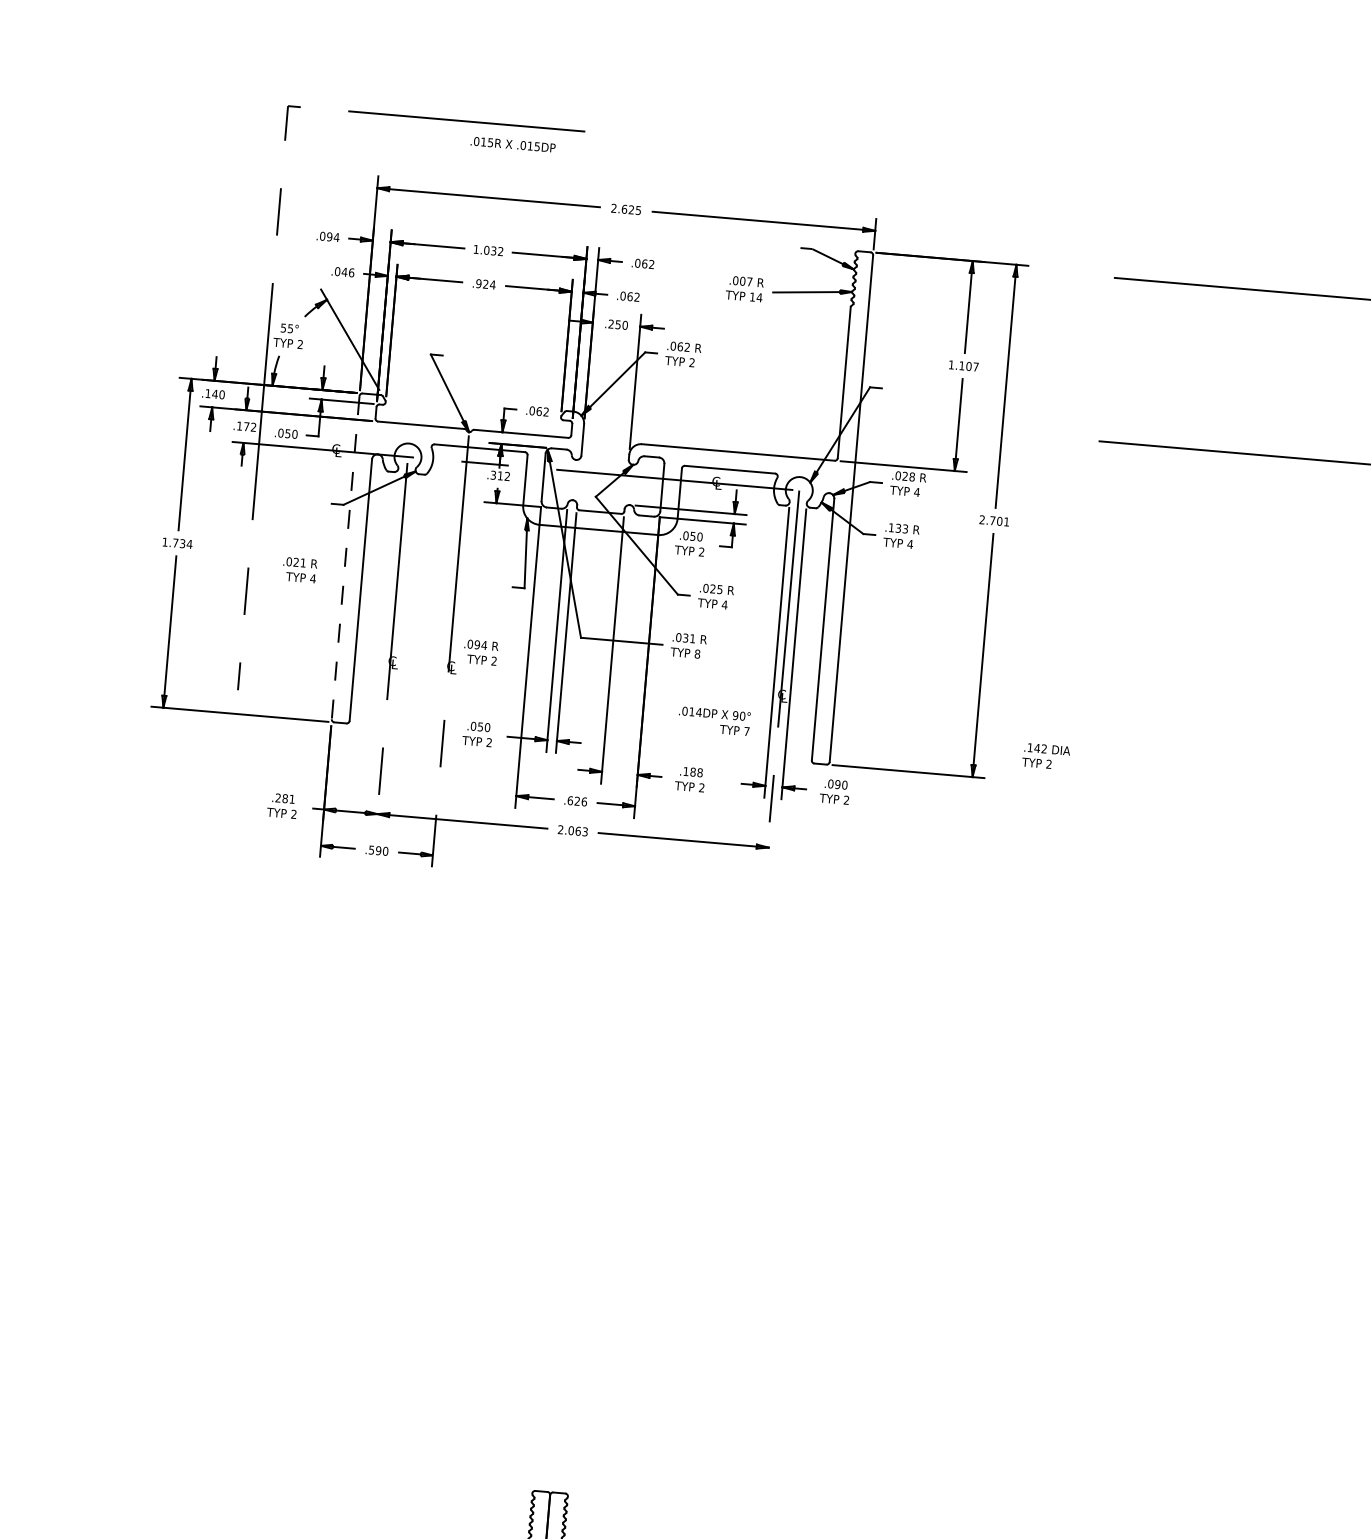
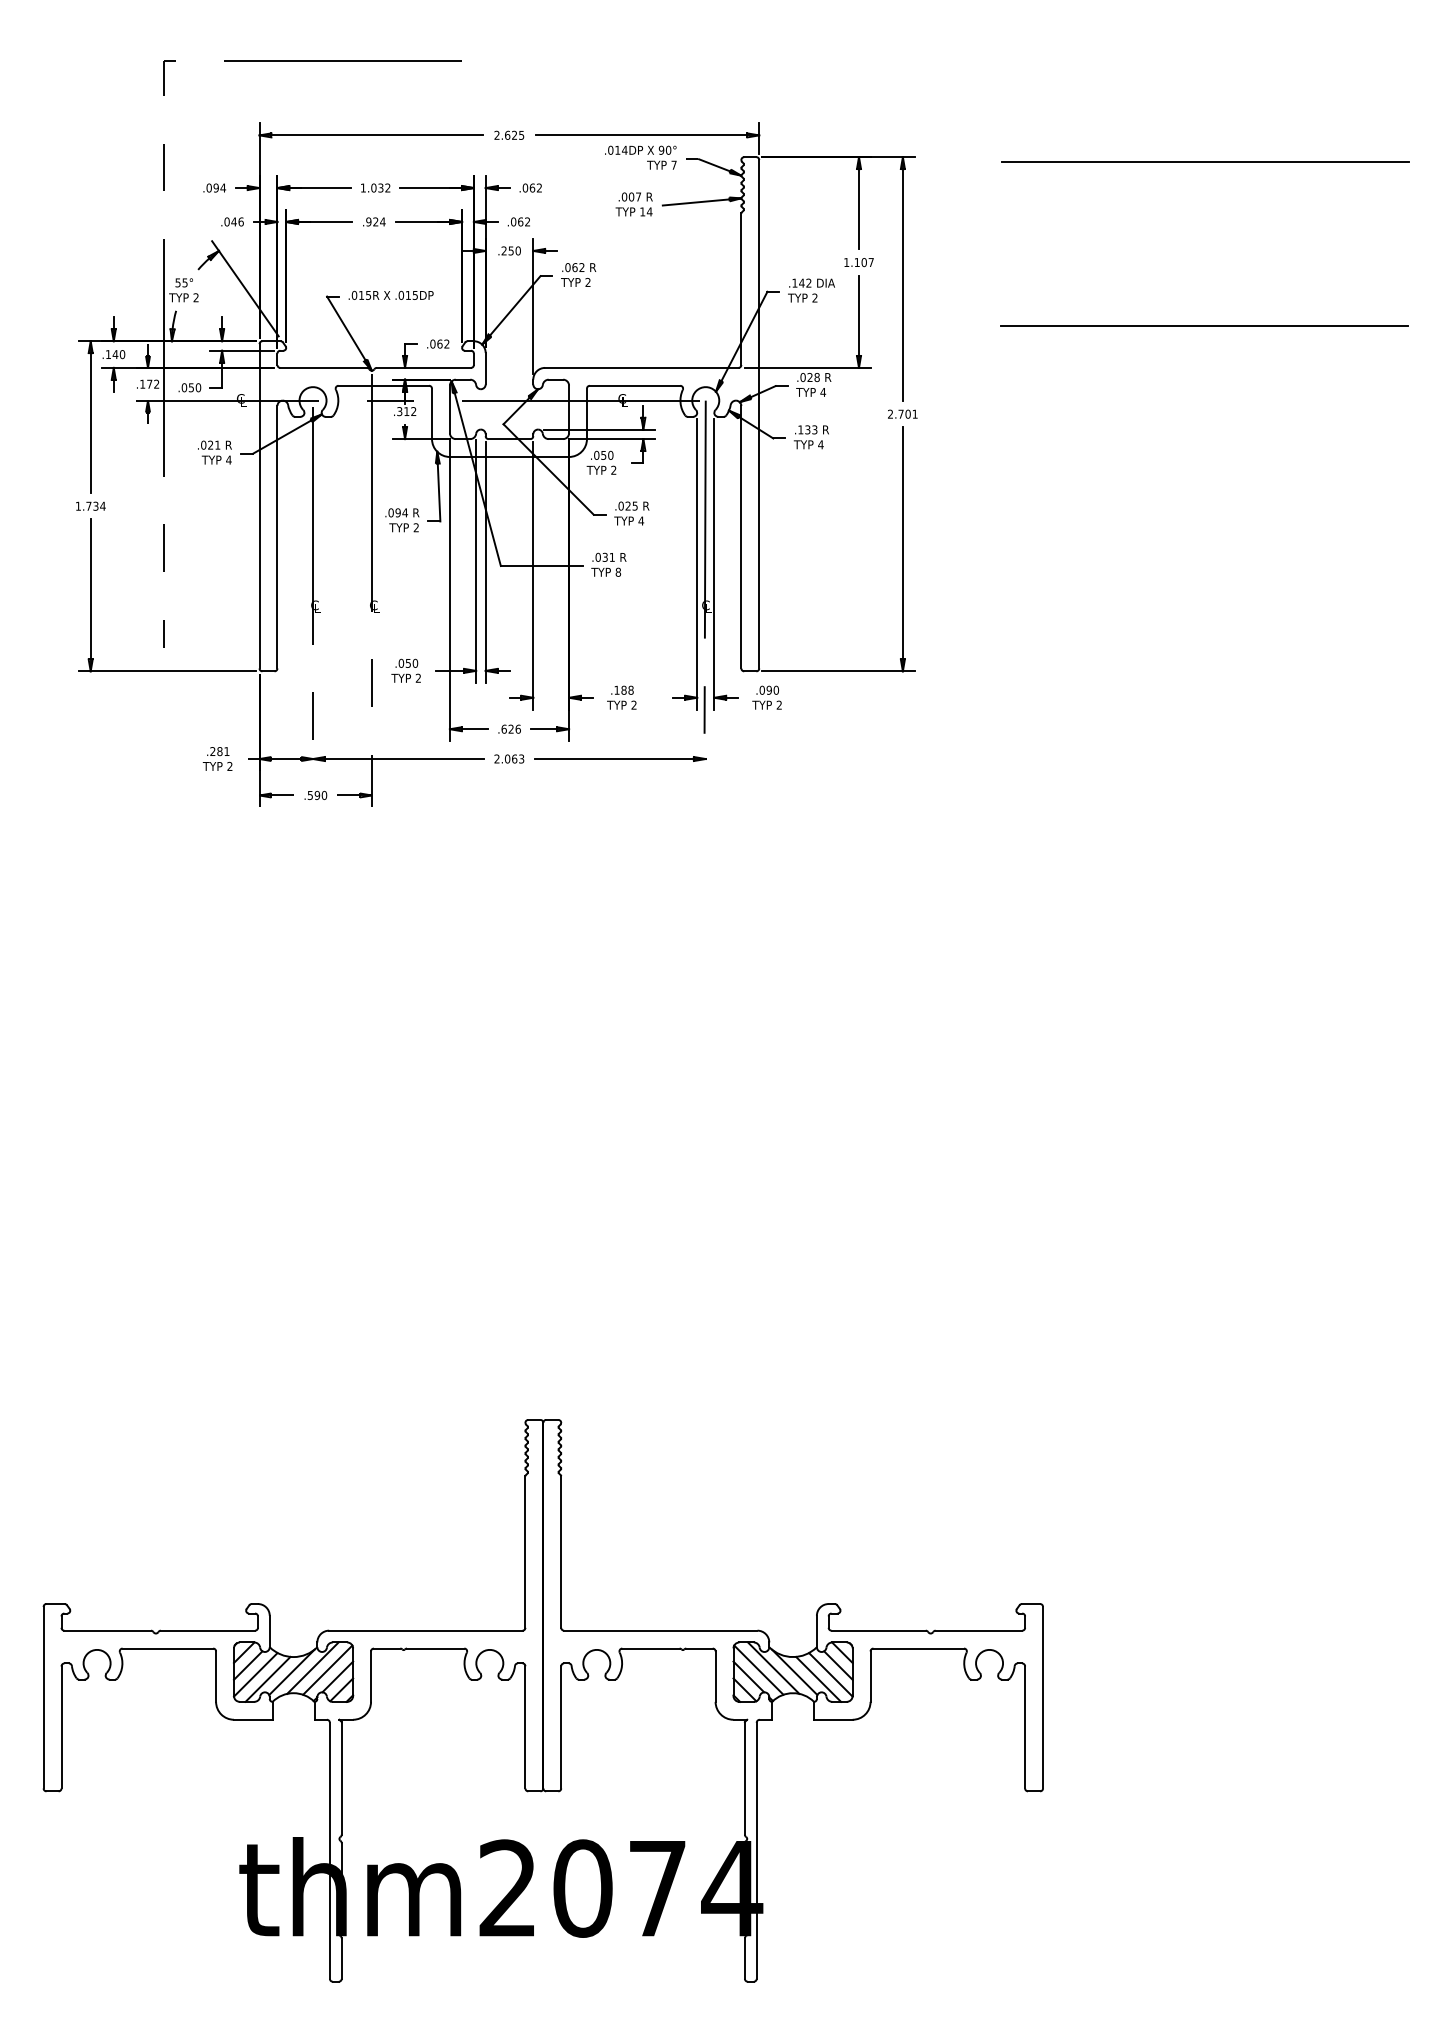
text: (512, 143) -> (390, 294), moved
line: (345, 557) -> (259, 506), dashed -> solid
text: (299, 570) -> (214, 452), moved
text: (480, 652) -> (402, 520), moved
text: (714, 720) -> (640, 157), moved
text: (1046, 756) -> (811, 290), moved

